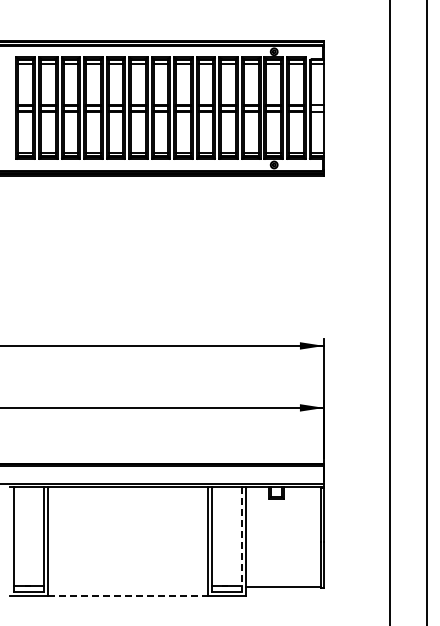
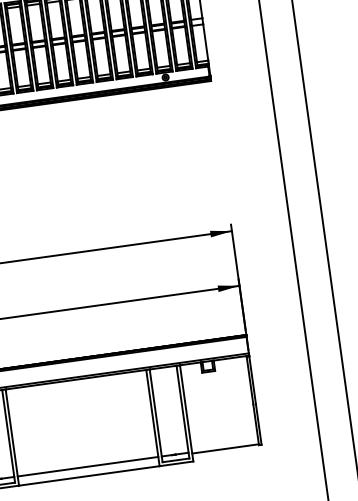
line: (241, 539) -> (182, 412), dashed -> solid
line: (127, 585) -> (87, 466), added
line: (127, 595) -> (88, 475), dashed -> solid

